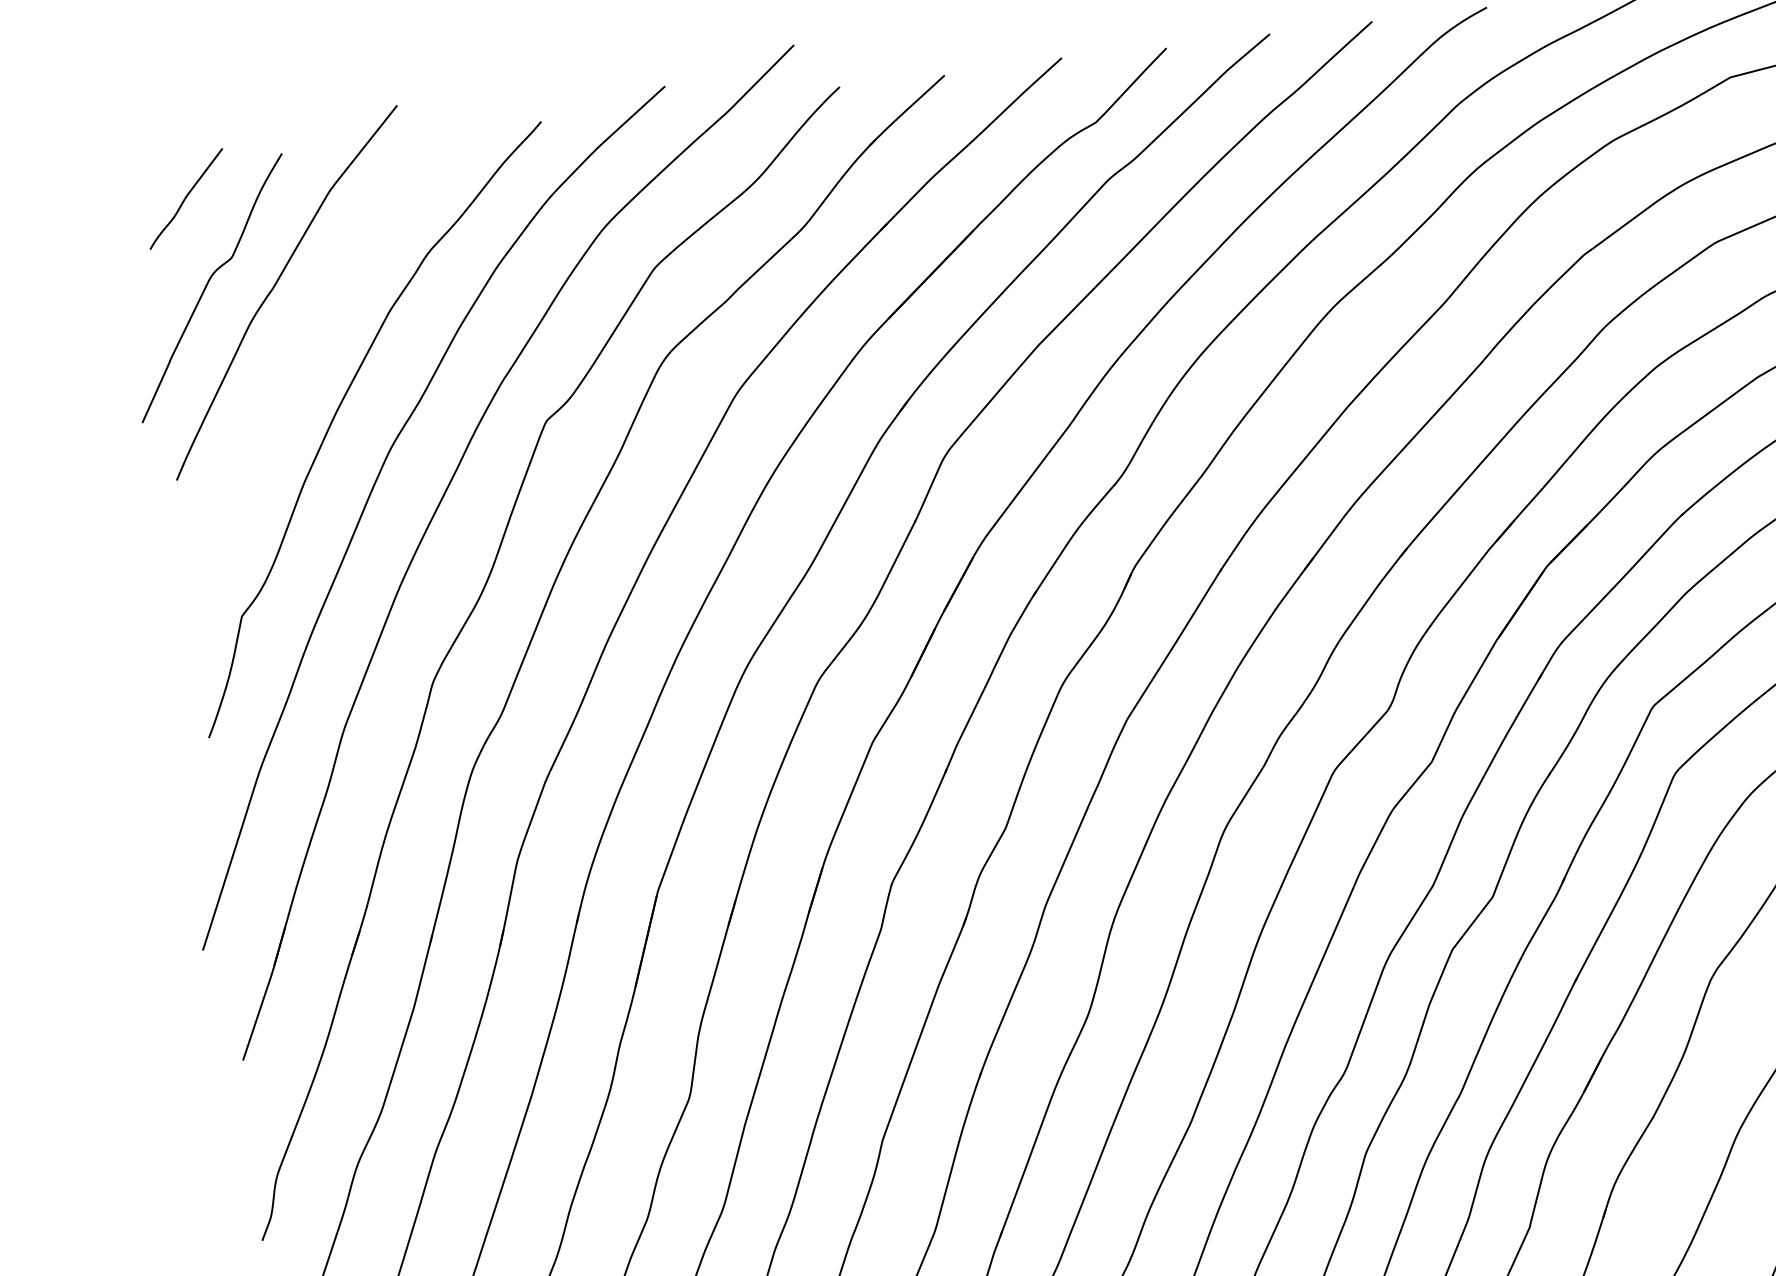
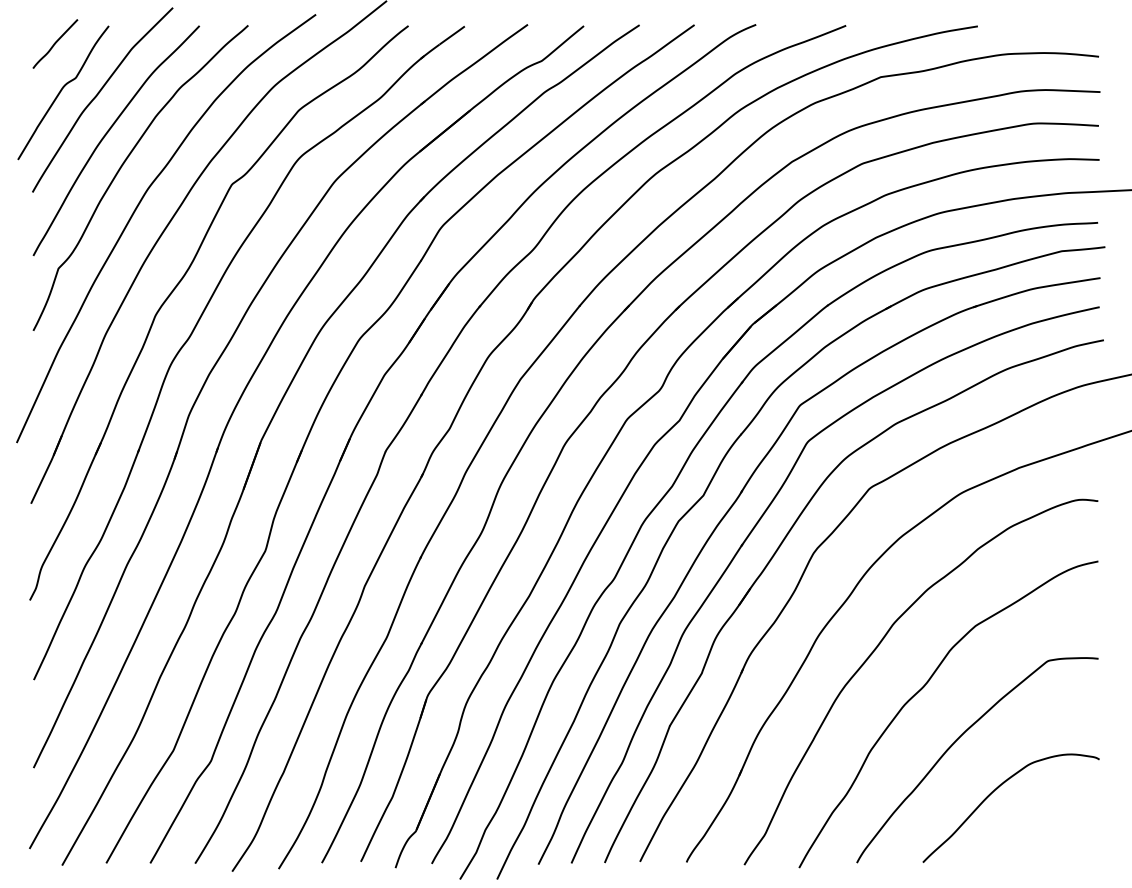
curve: (301, 357) -> (106, 135), added

